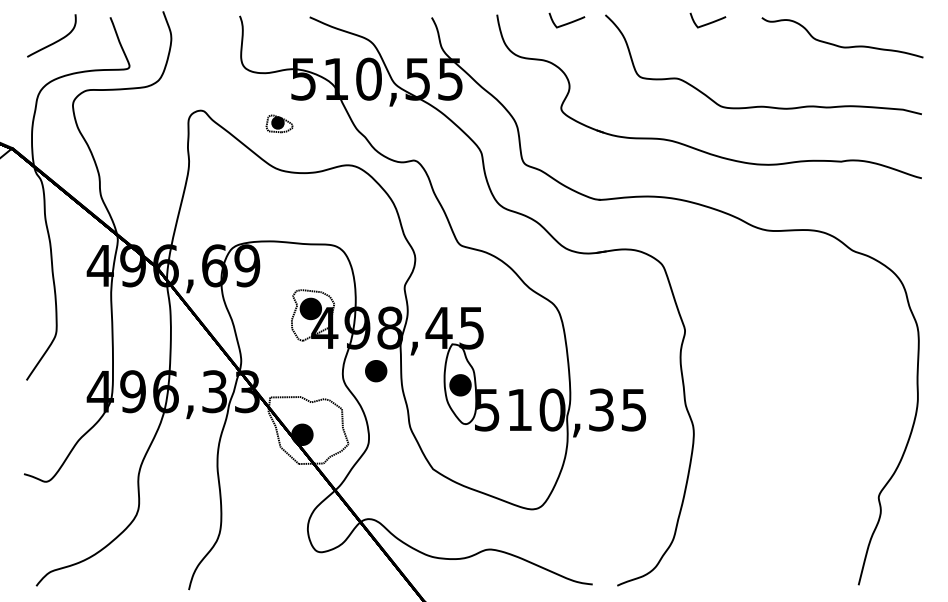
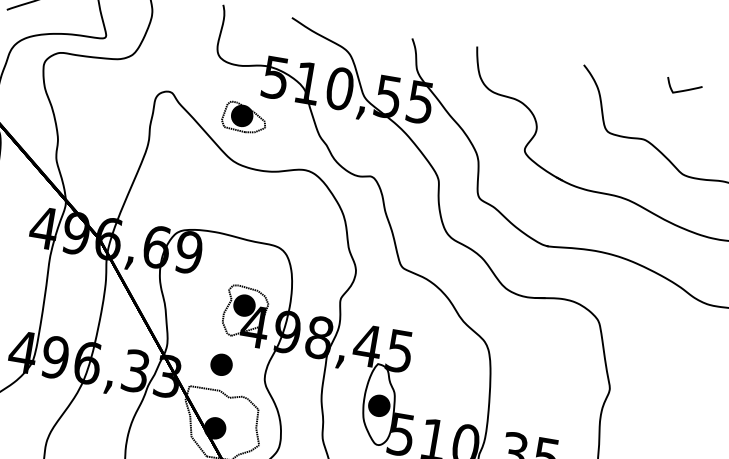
curve: (567, 22) -> (545, 65), removed
part: (279, 123) -> (244, 117), size x1.67
part: (376, 371) -> (221, 365), moved

